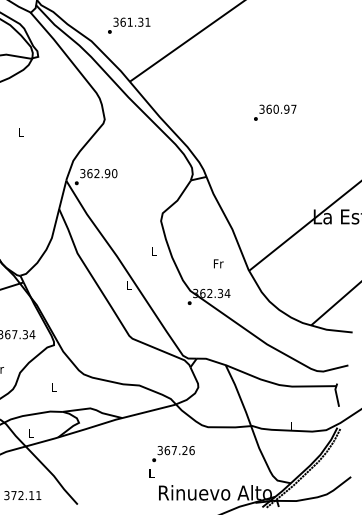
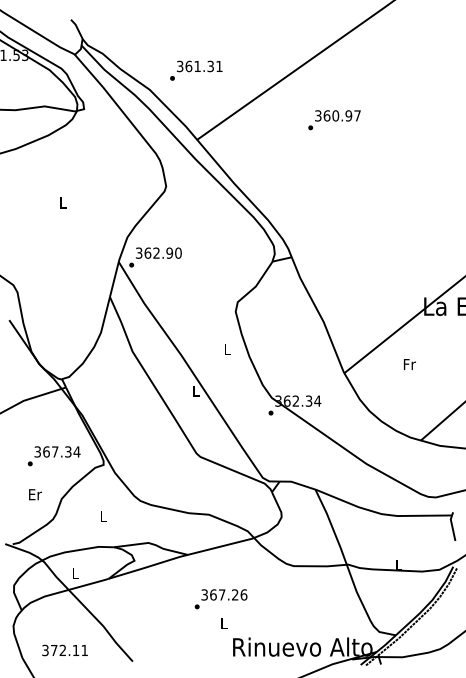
text: (275, 113) -> (334, 120), moved
text: (218, 263) -> (409, 364), moved
text: (173, 454) -> (220, 599), moved

